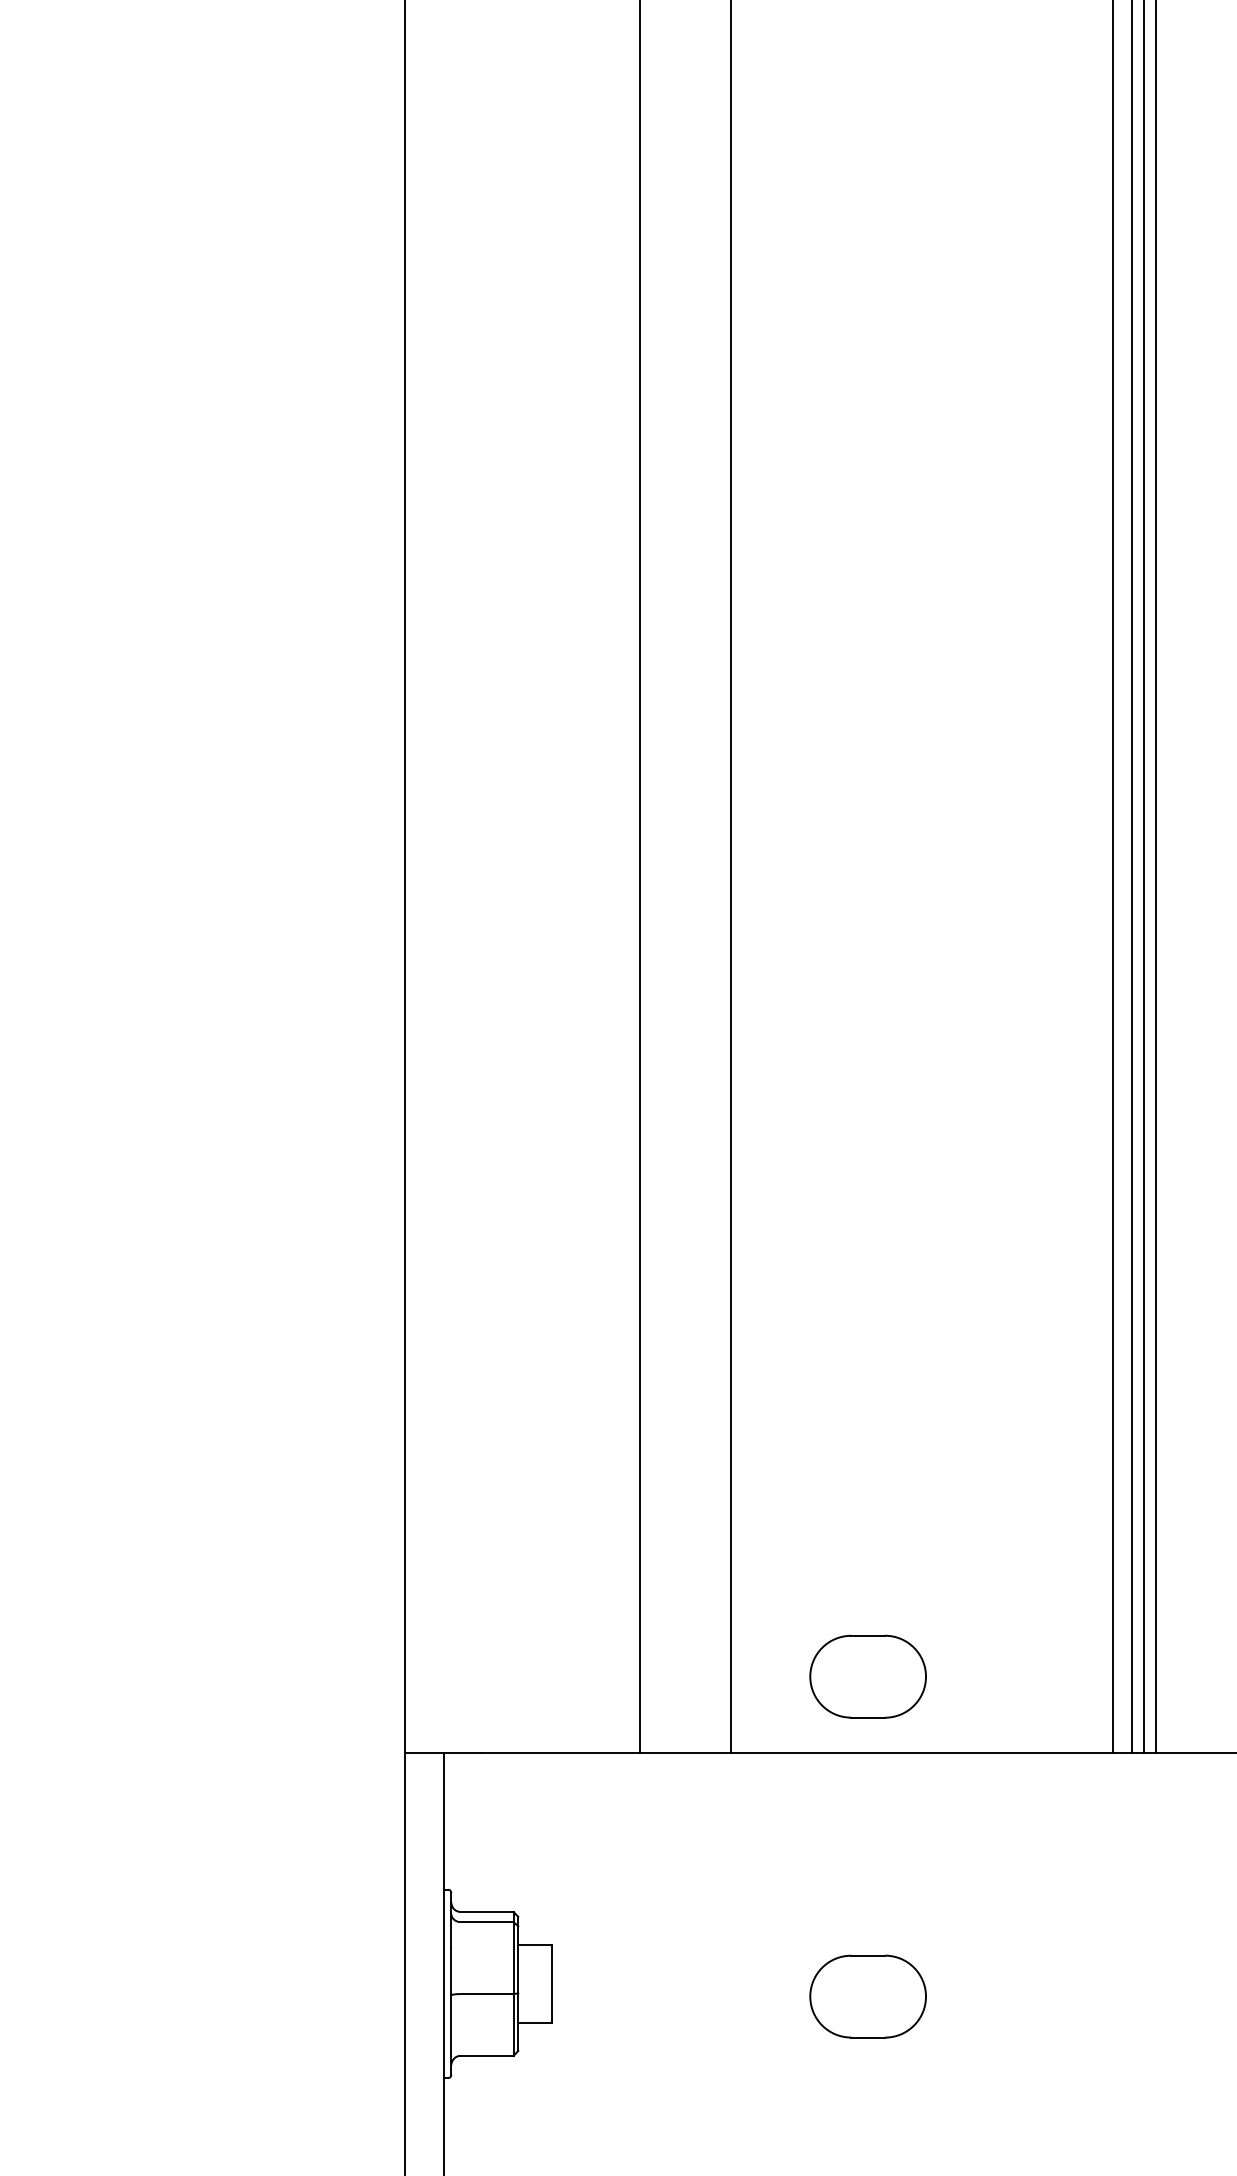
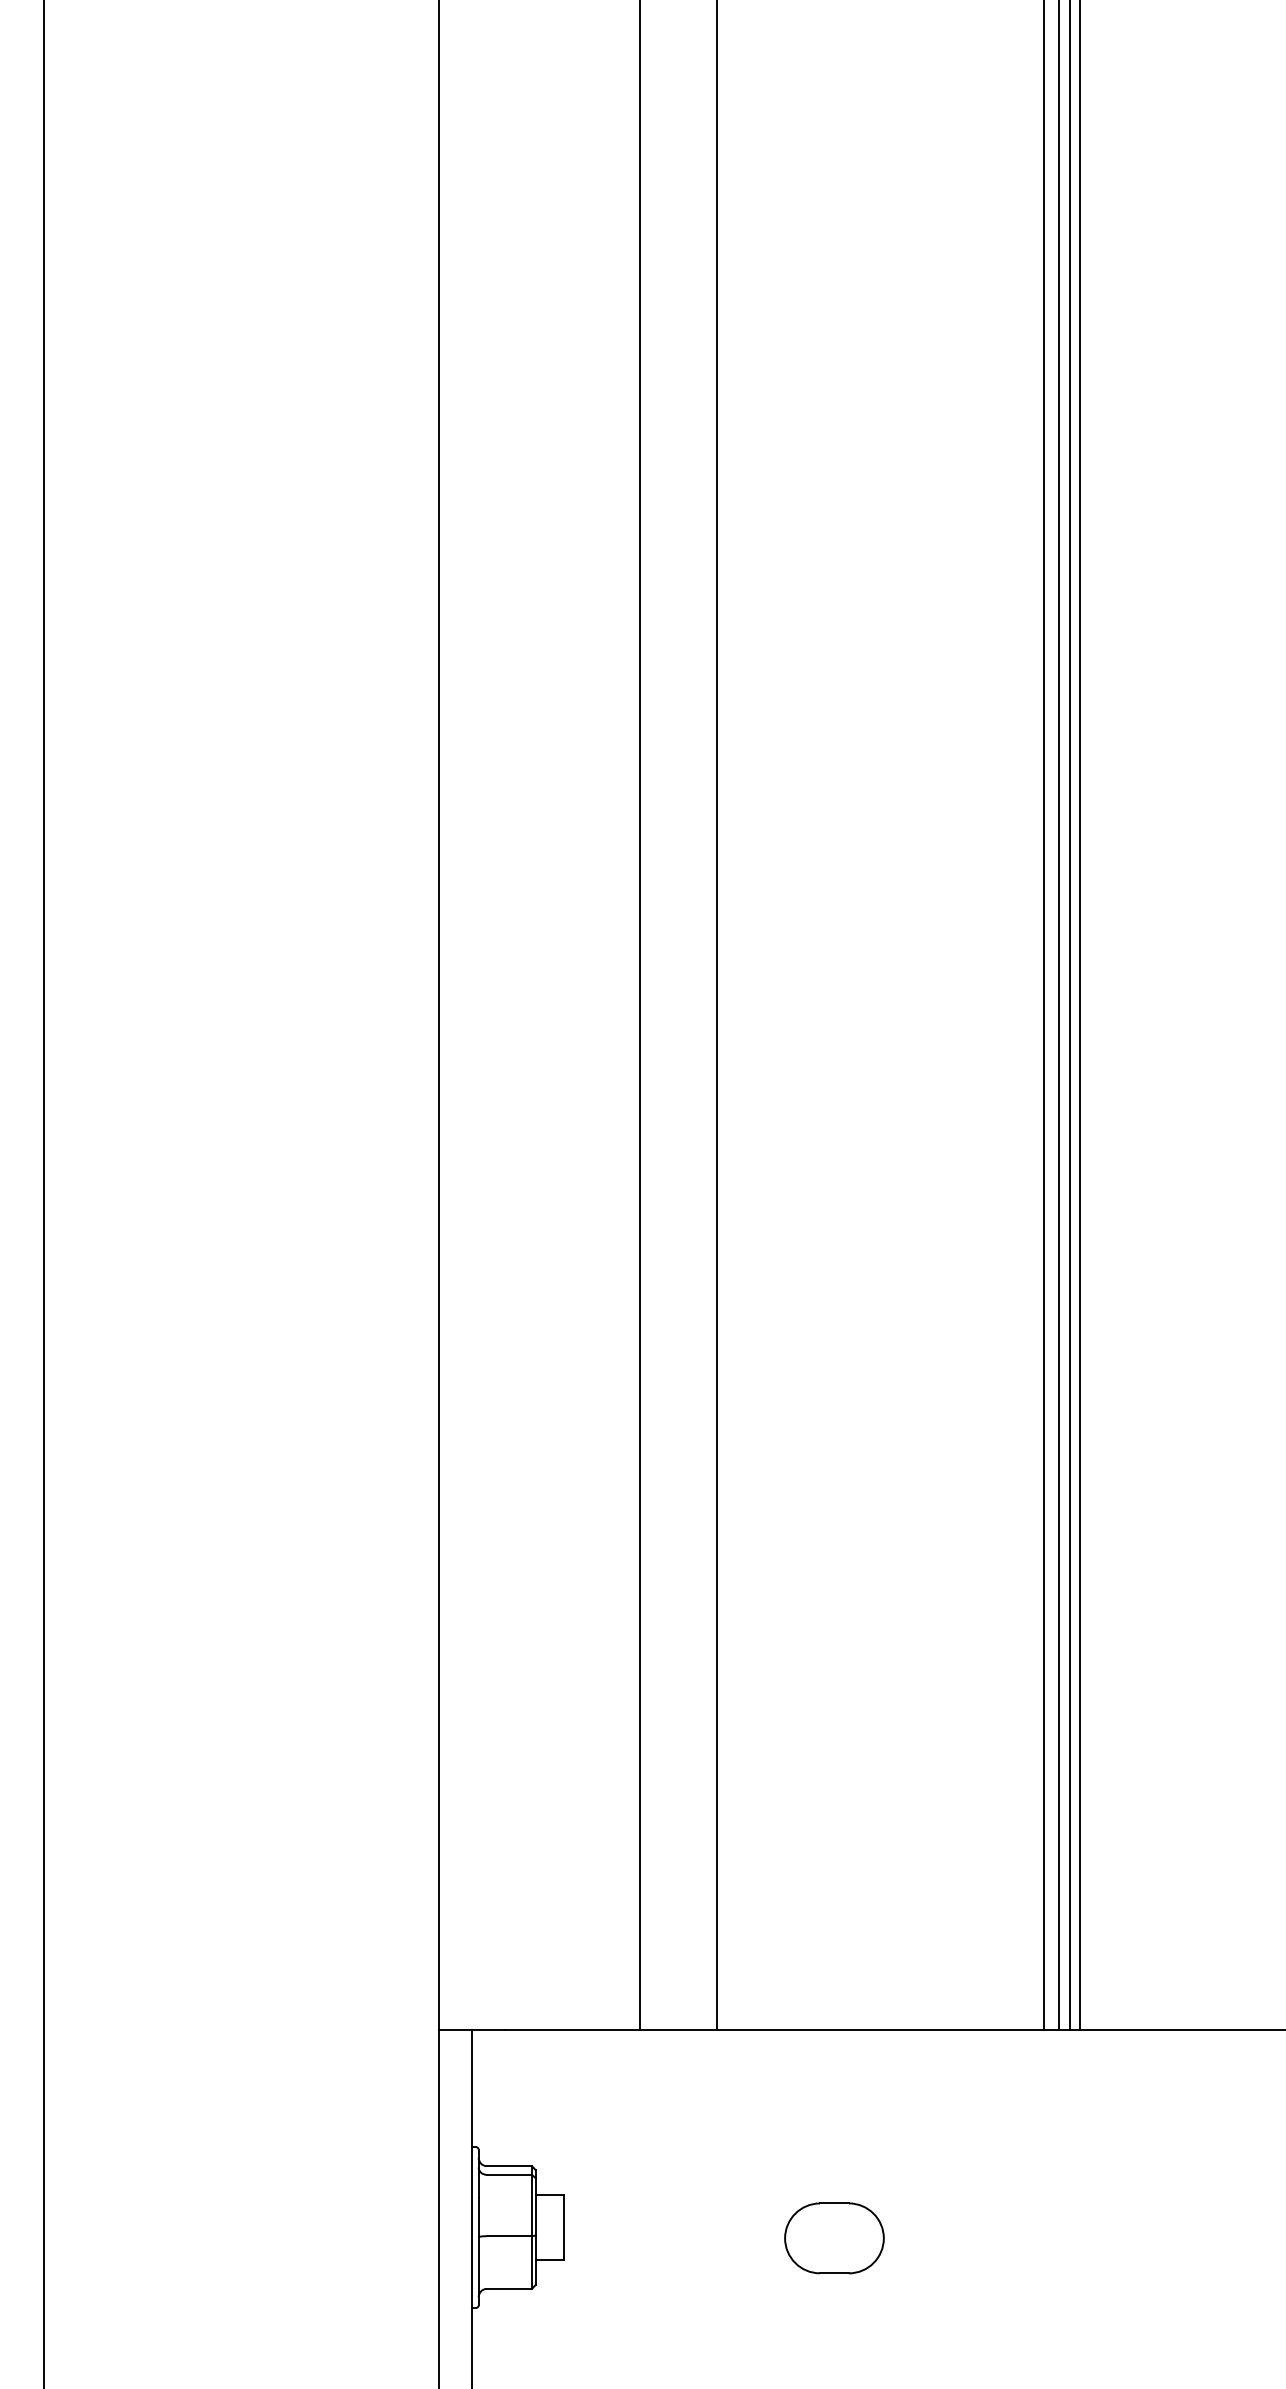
part: (868, 1676) -> (834, 1965), removed

